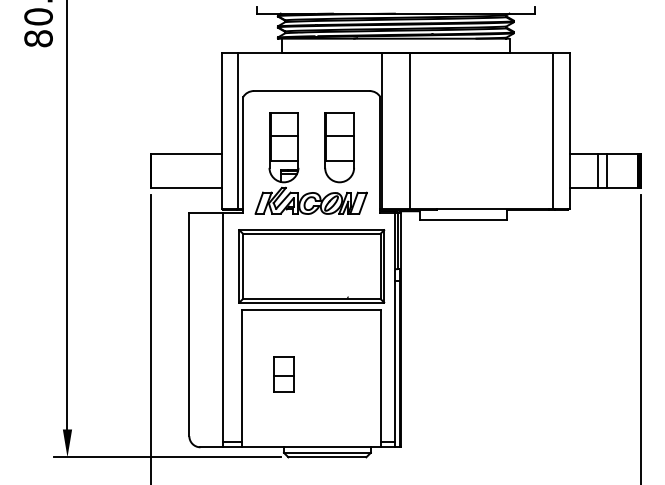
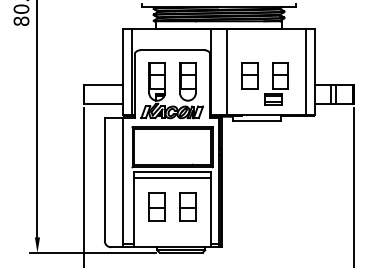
part: (478, 151) -> (264, 83), added
line: (311, 321) -> (172, 177), added
part: (282, 373) -> (156, 206), size x1.43
part: (338, 373) -> (187, 206), added

